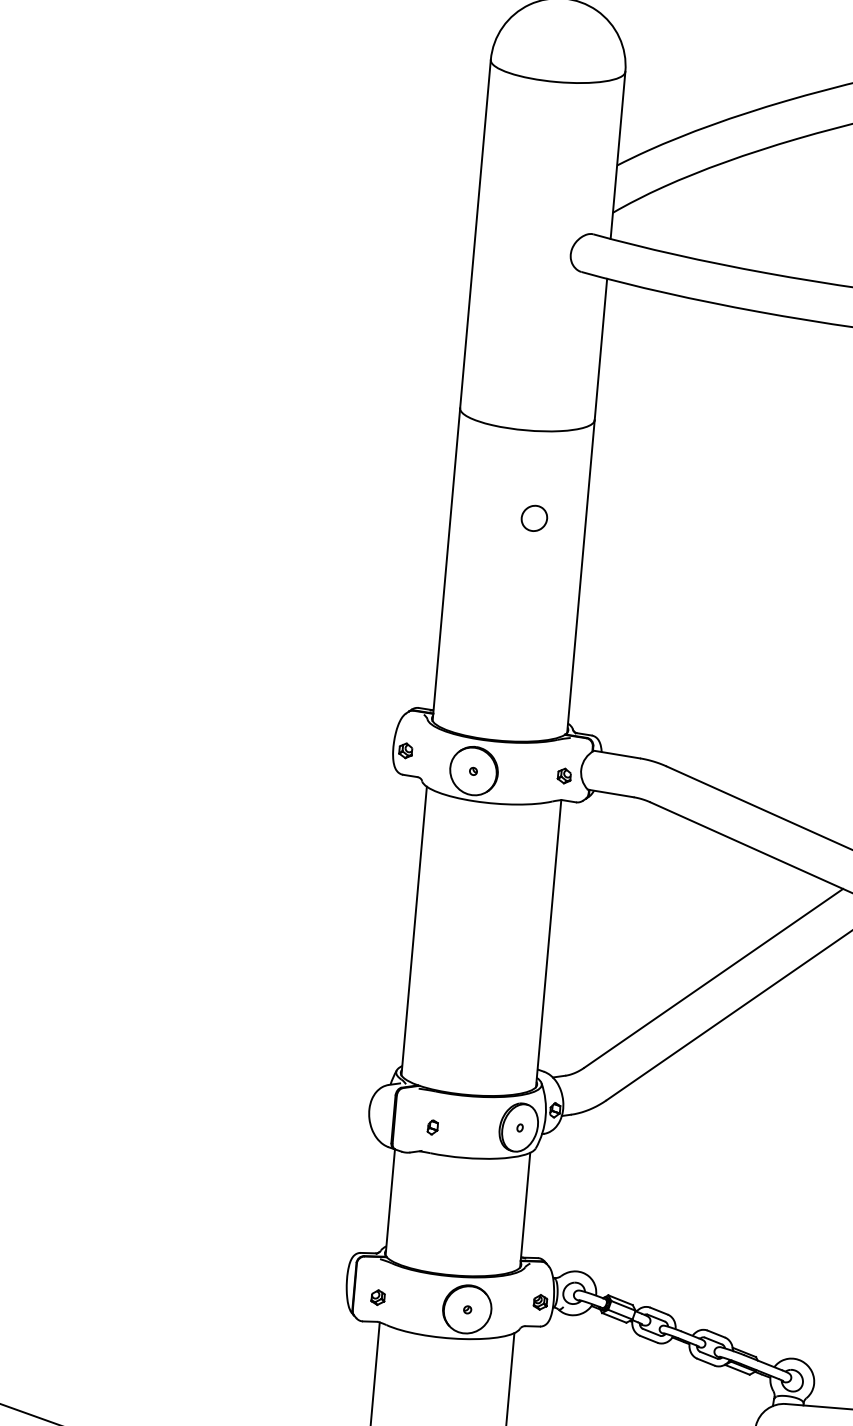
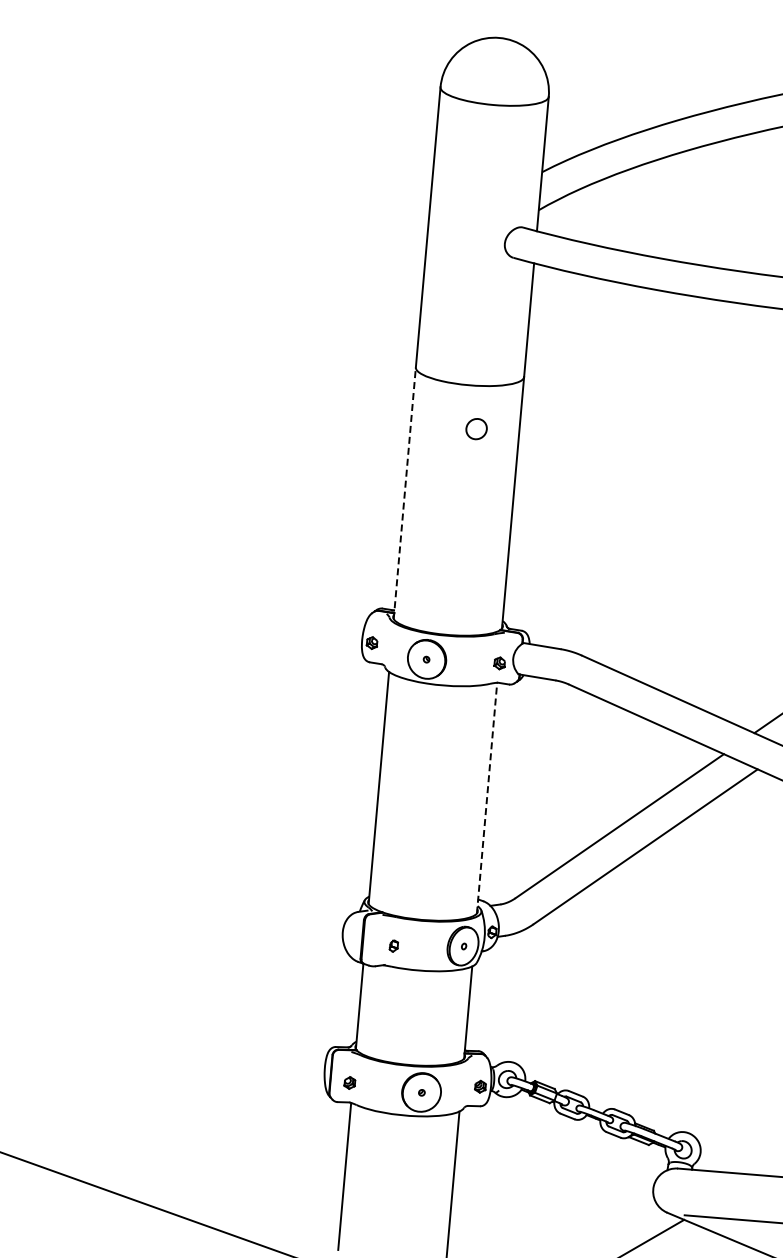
part: (534, 518) -> (476, 429), moved
line: (446, 563) -> (404, 492), solid -> dashed
line: (549, 944) -> (487, 798), solid -> dashed

